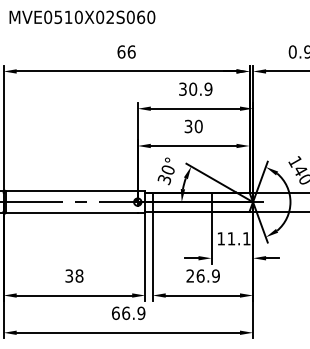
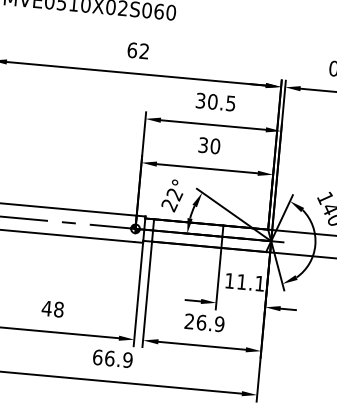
text: (131, 51) -> (144, 50), 66 -> 62
text: (208, 88) -> (230, 102), 30.9 -> 30.5
text: (166, 175) -> (172, 200), 30° -> 22°
text: (69, 275) -> (47, 307), 38 -> 48

